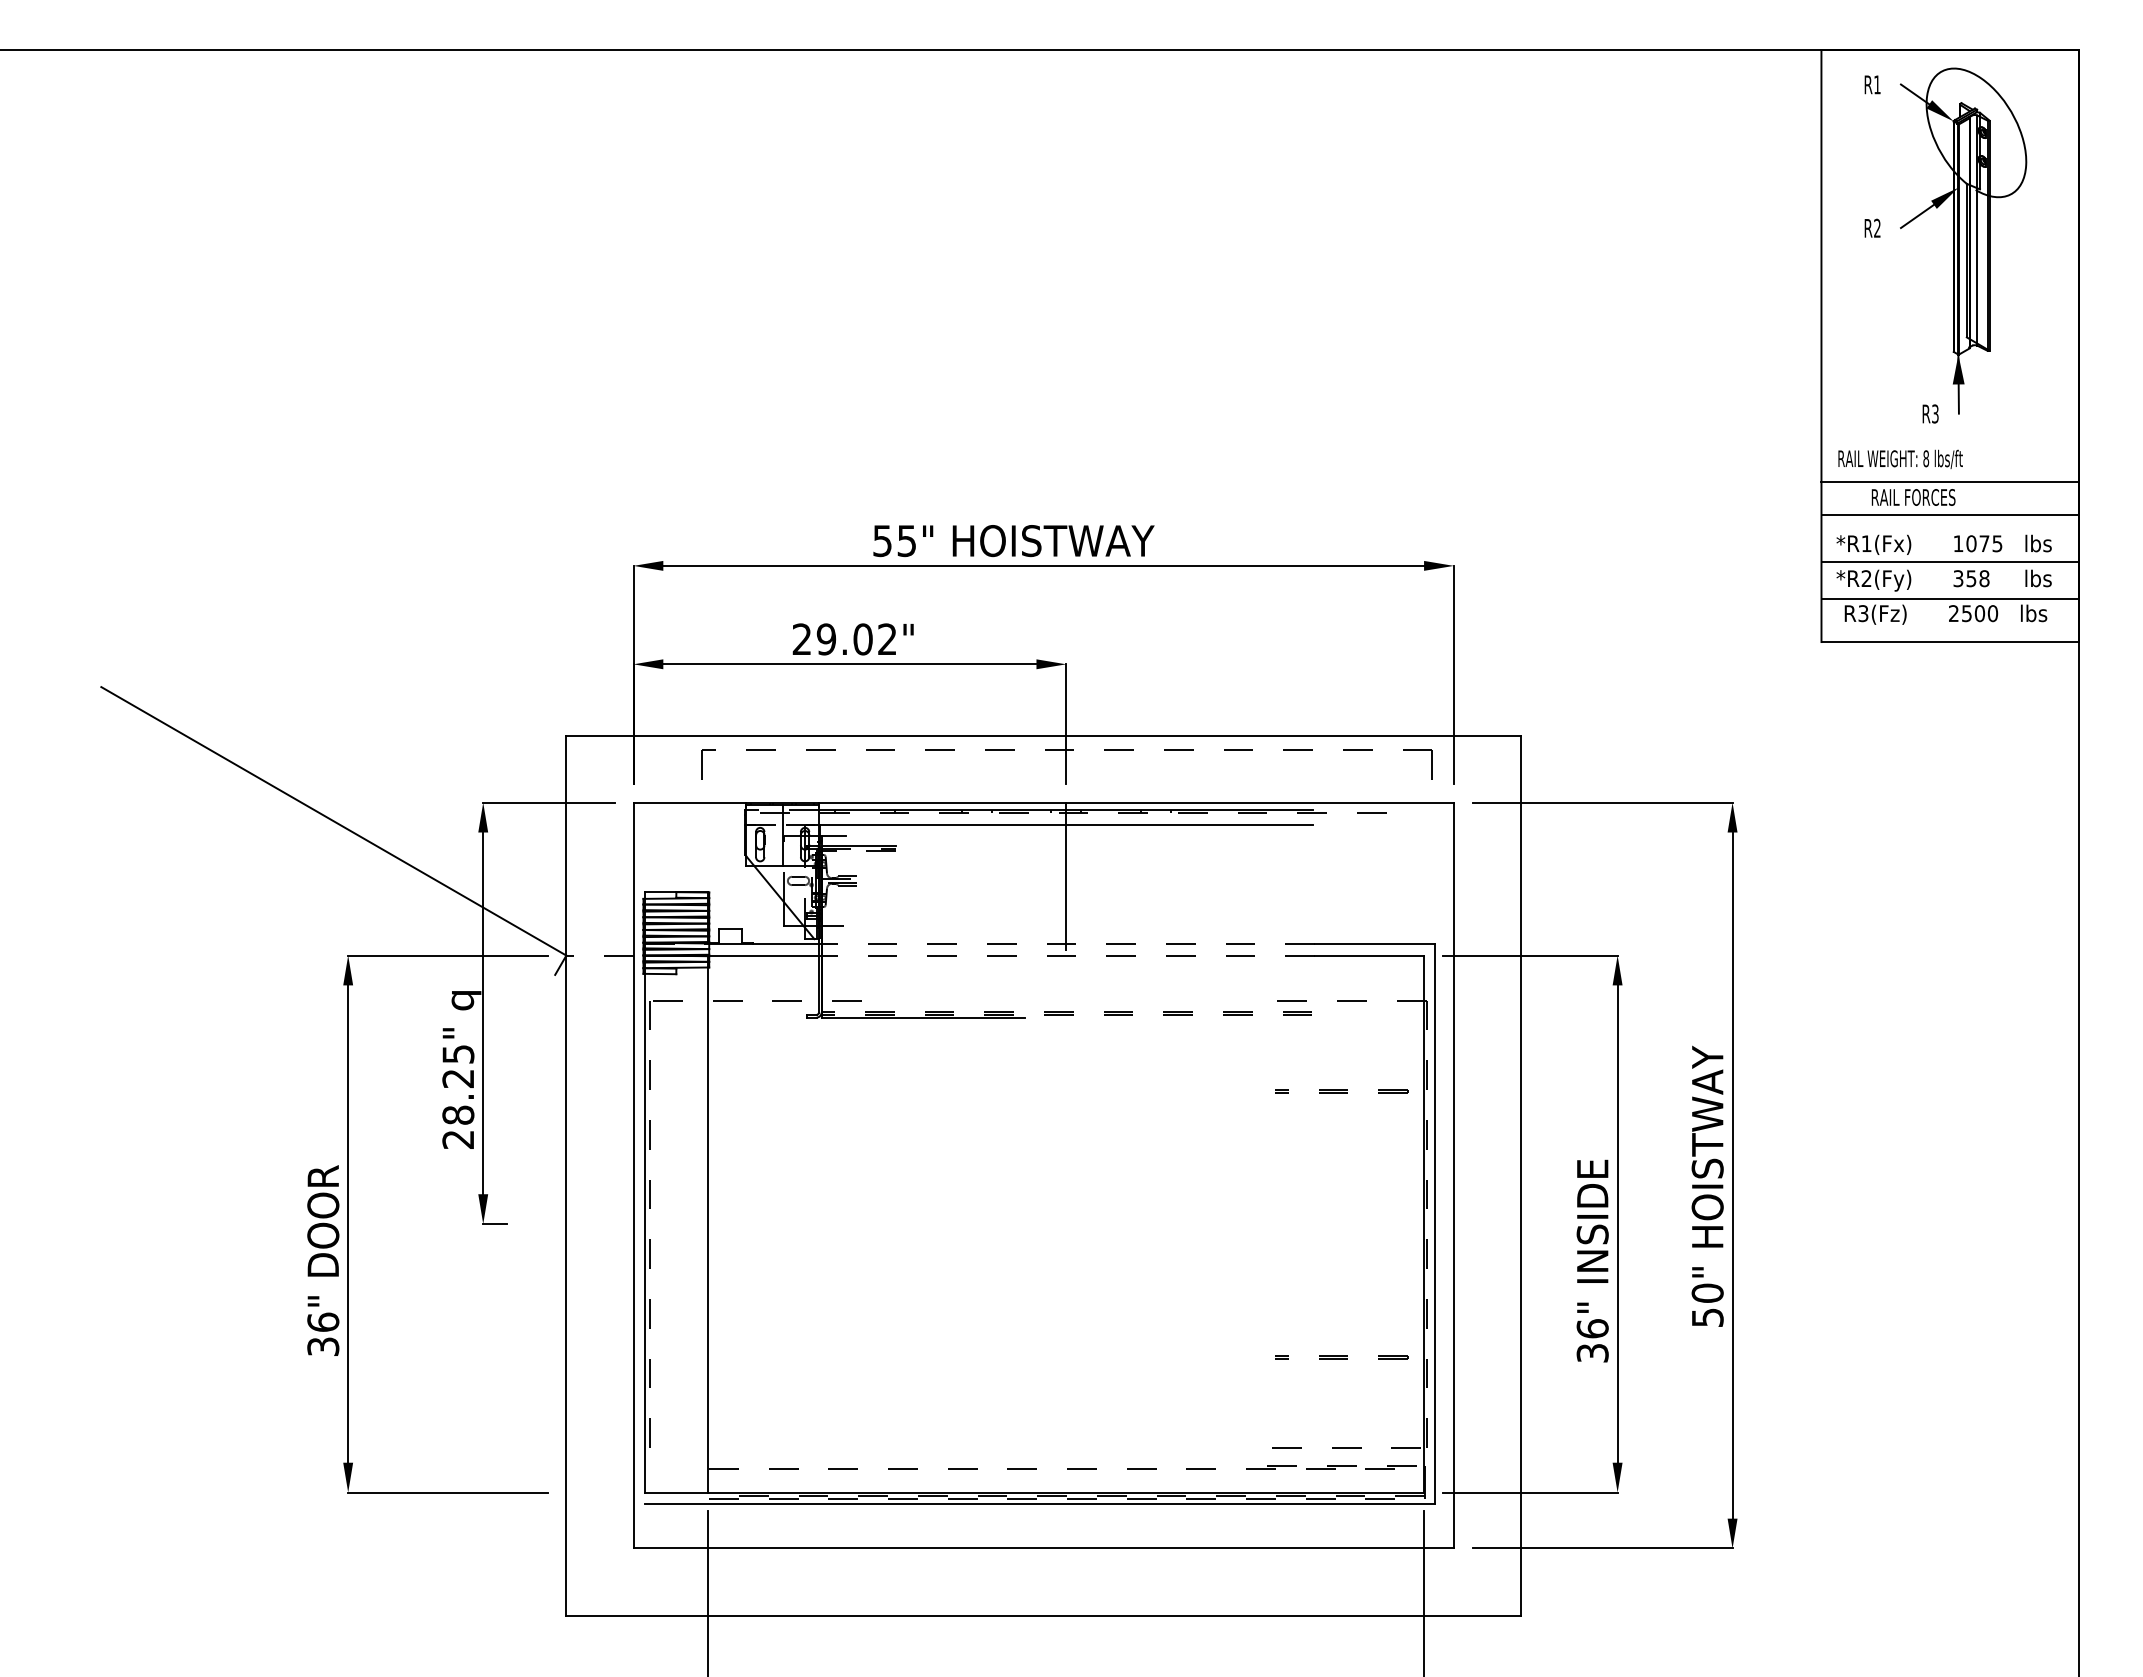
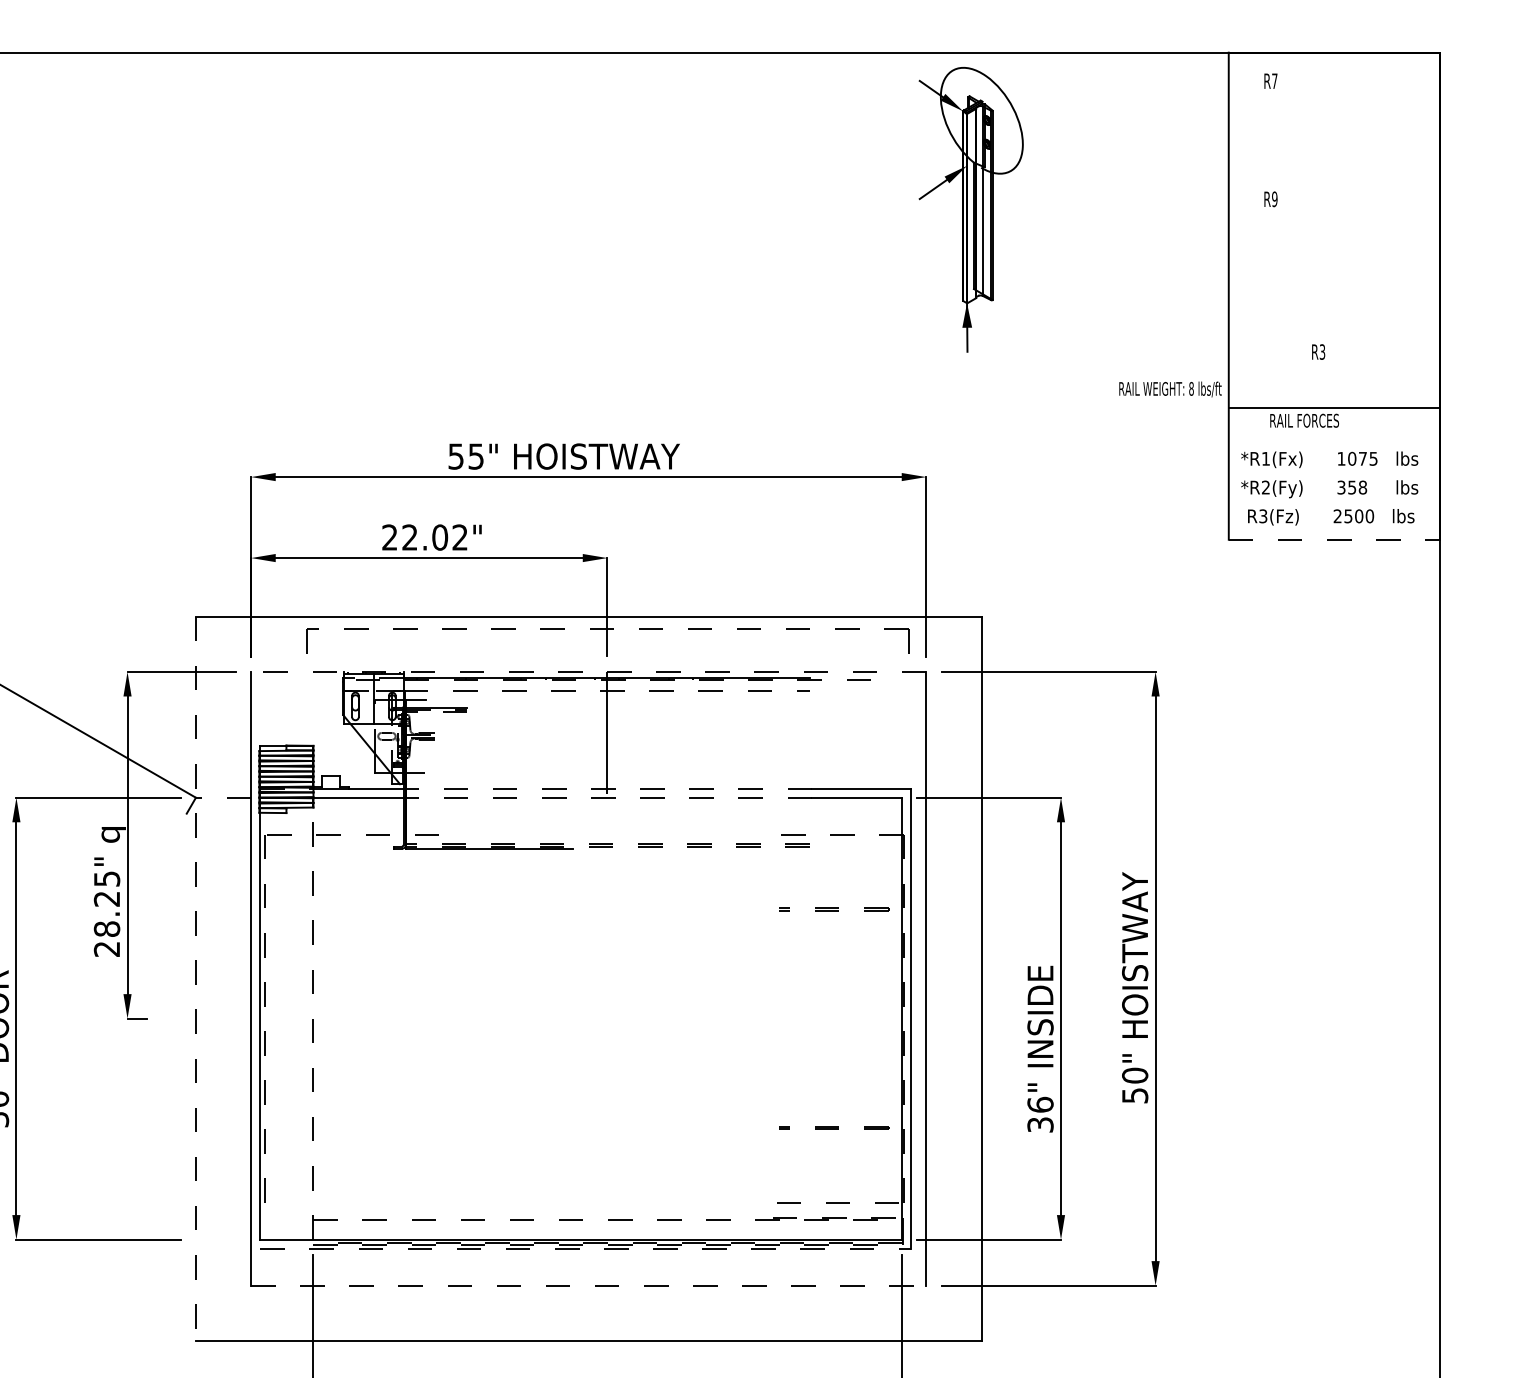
text: (1877, 84) -> (1274, 80), R1 -> R7
text: (1877, 227) -> (1274, 198), R2 -> R9
part: (1963, 240) -> (971, 209), moved
text: (1900, 458) -> (1170, 388), moved
line: (1949, 514) -> (1334, 434), removed
line: (1949, 561) -> (1334, 473), removed
line: (1949, 598) -> (1334, 503), removed
text: (826, 639) -> (410, 537), 29.02" -> 22.02"
line: (1950, 642) -> (1334, 540), solid -> dashed
line: (1043, 802) -> (588, 671), solid -> dashed
line: (1066, 825) -> (607, 690), solid -> dashed
line: (566, 1176) -> (196, 979), solid -> dashed
line: (708, 1230) -> (312, 1023), solid -> dashed
line: (1040, 1503) -> (586, 1248), solid -> dashed
line: (1044, 1548) -> (589, 1285), solid -> dashed

